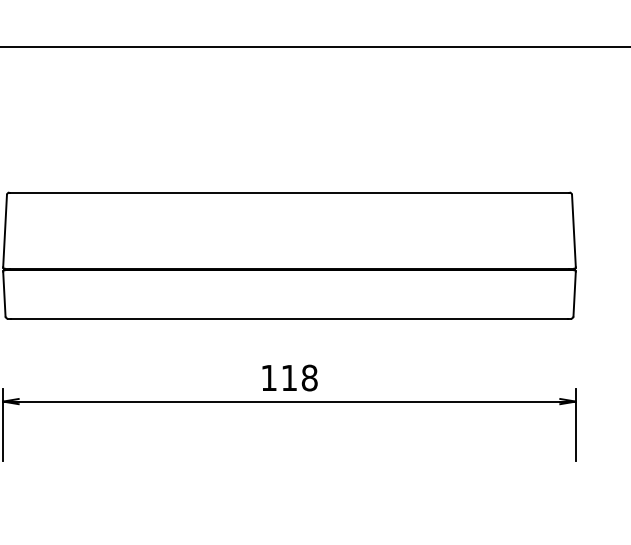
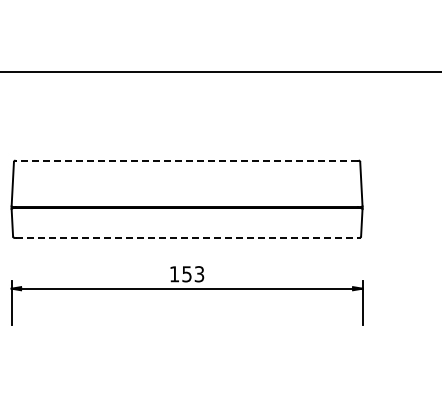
line: (288, 192) -> (186, 160), solid -> dashed
line: (290, 318) -> (187, 237), solid -> dashed
text: (299, 378) -> (193, 274), 118 -> 153

